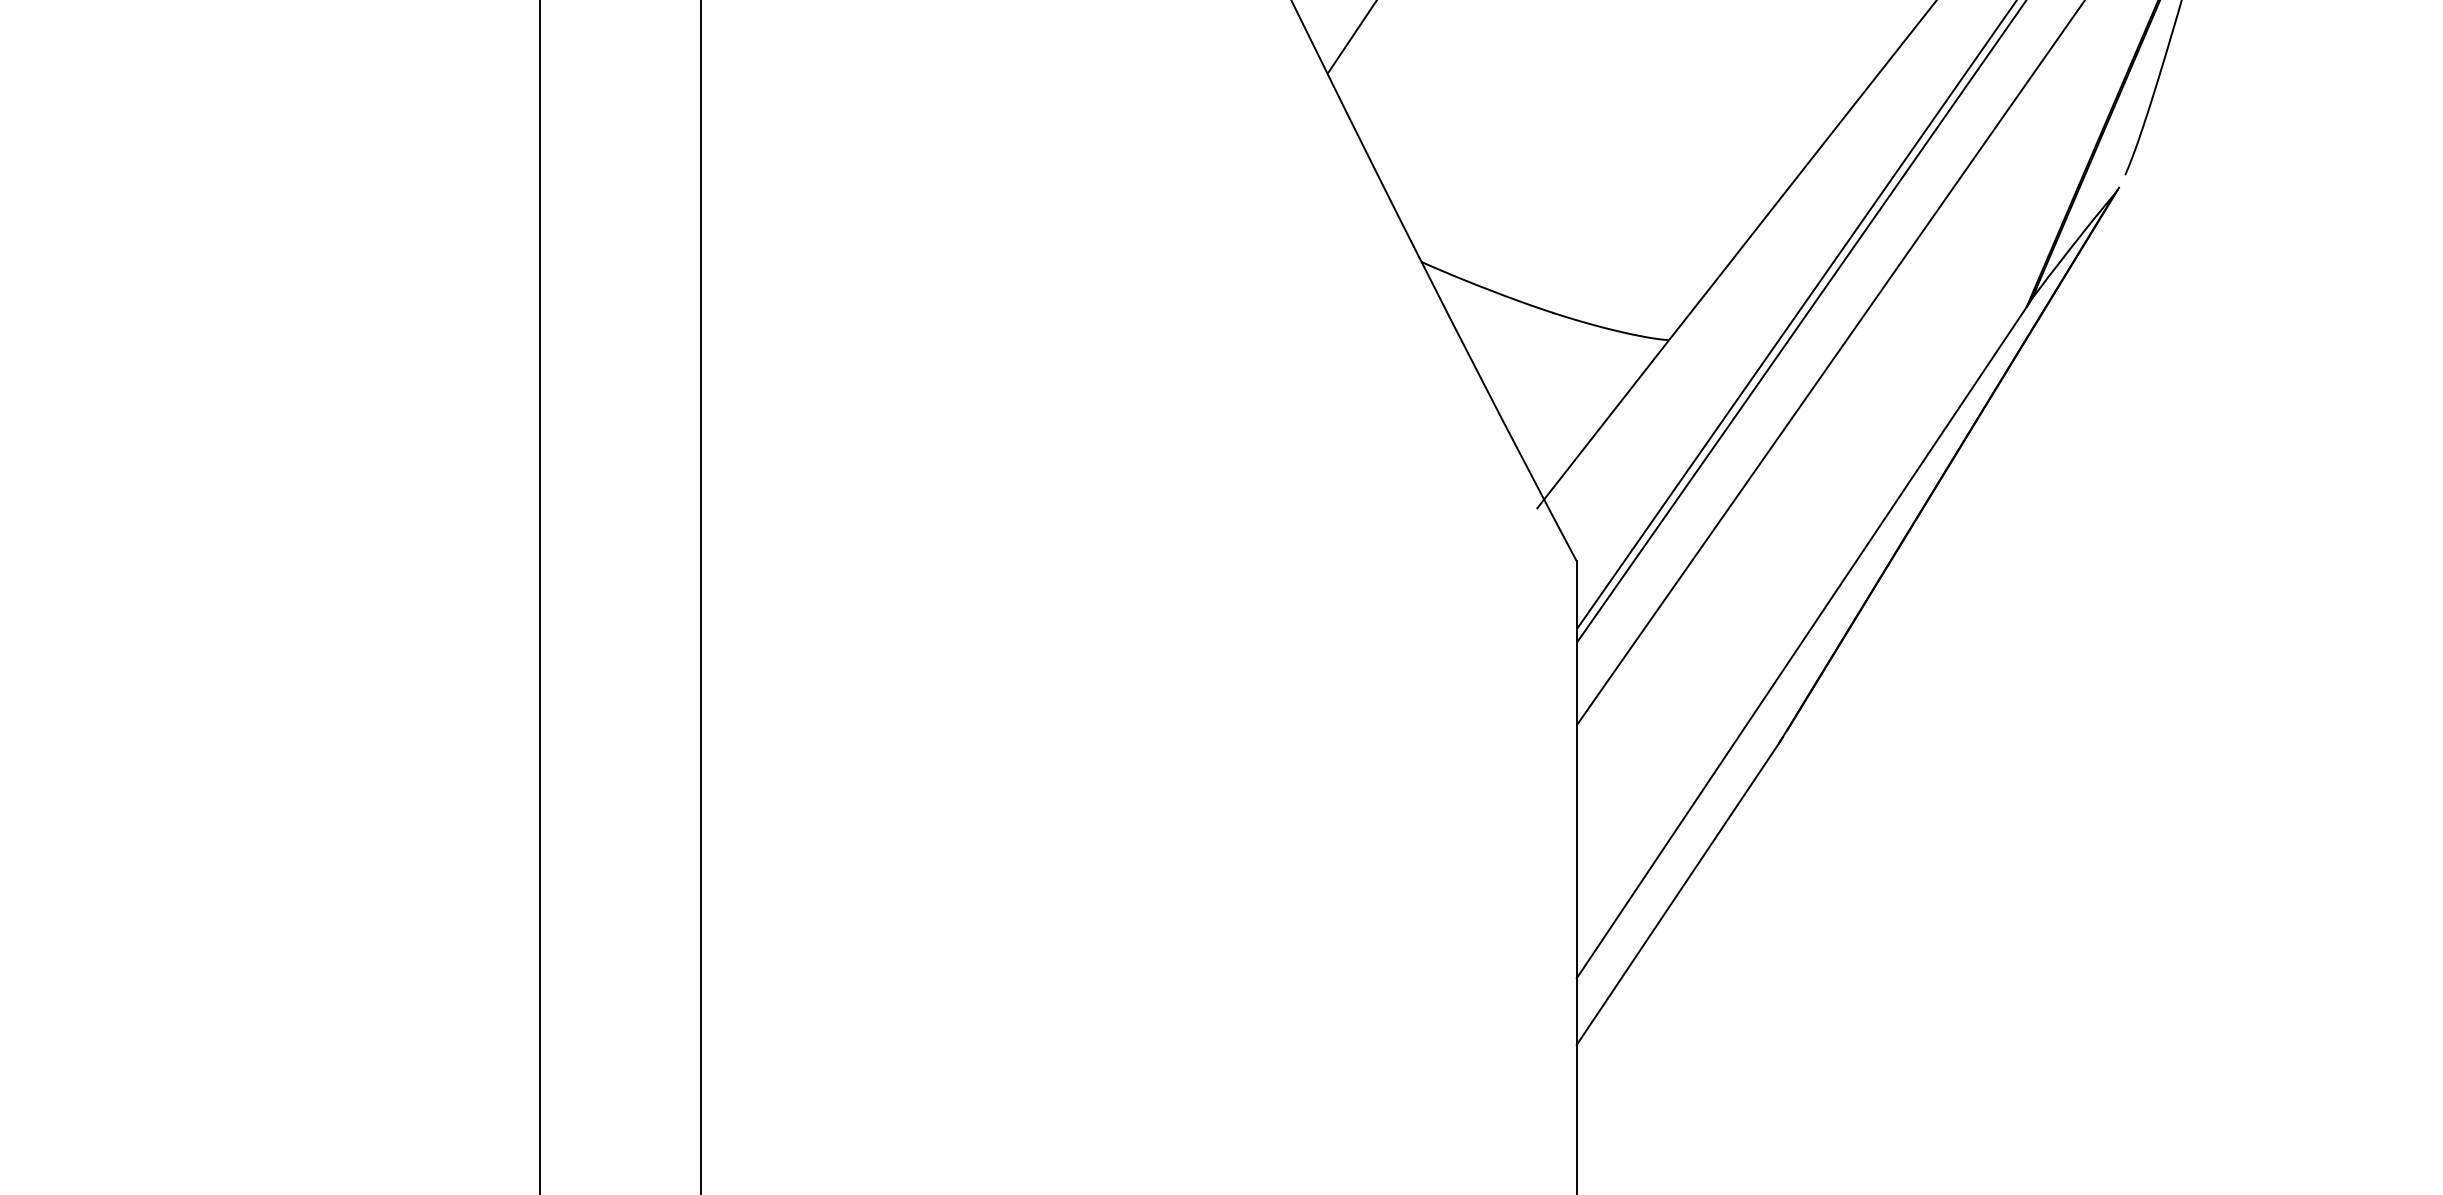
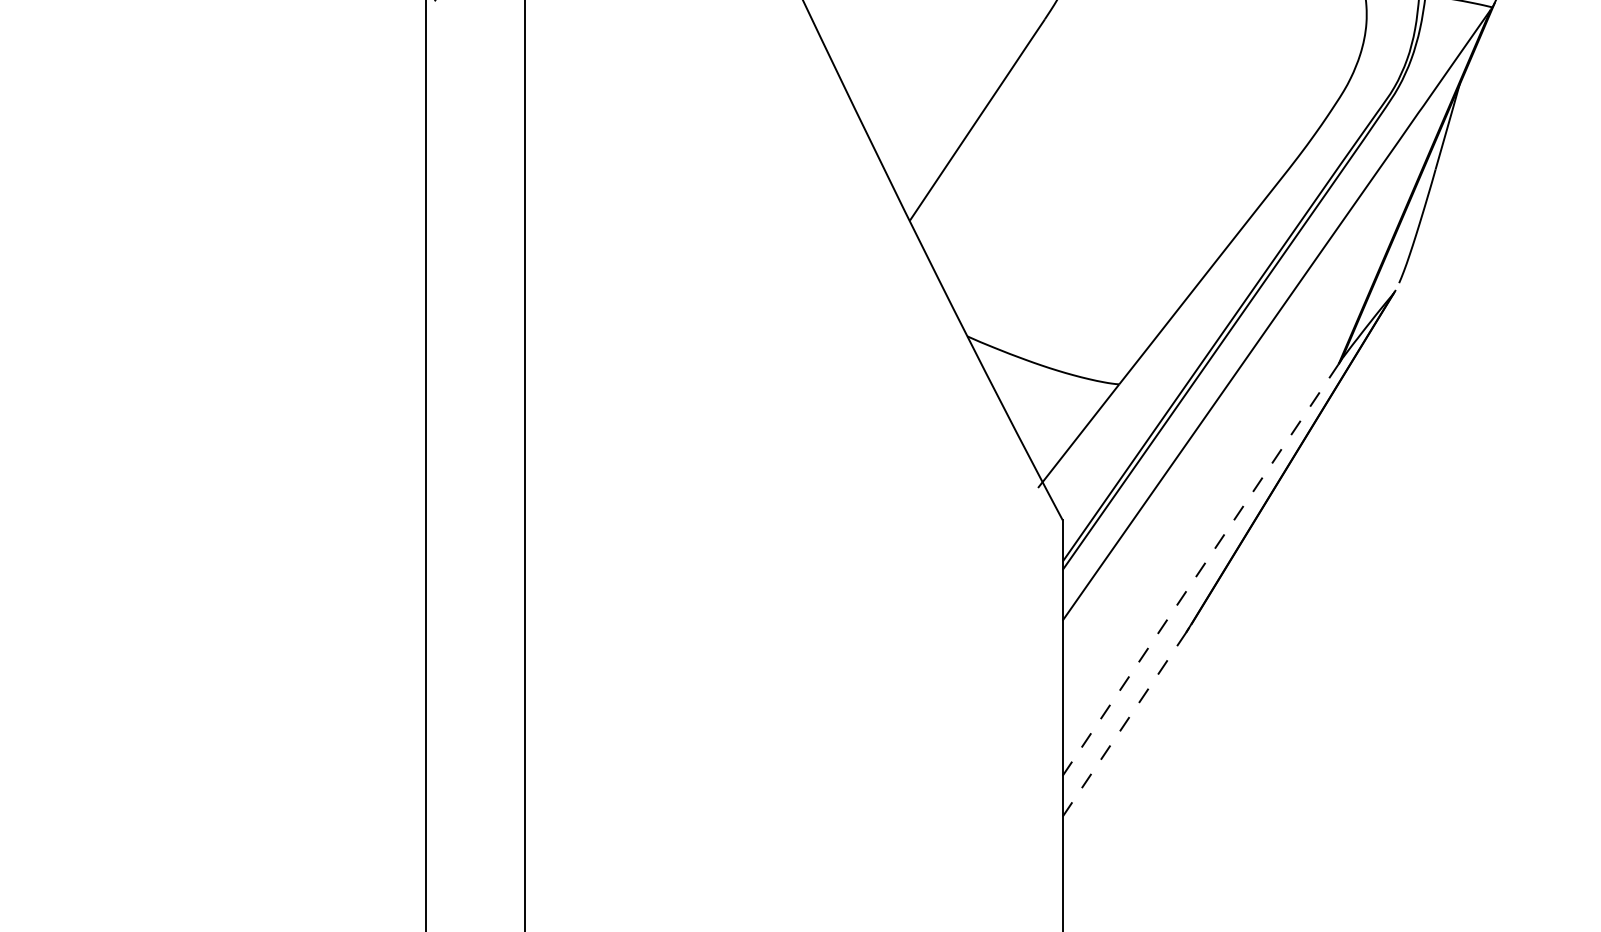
line: (1801, 643) -> (1200, 570), solid -> dashed
line: (1677, 894) -> (1124, 724), solid -> dashed

